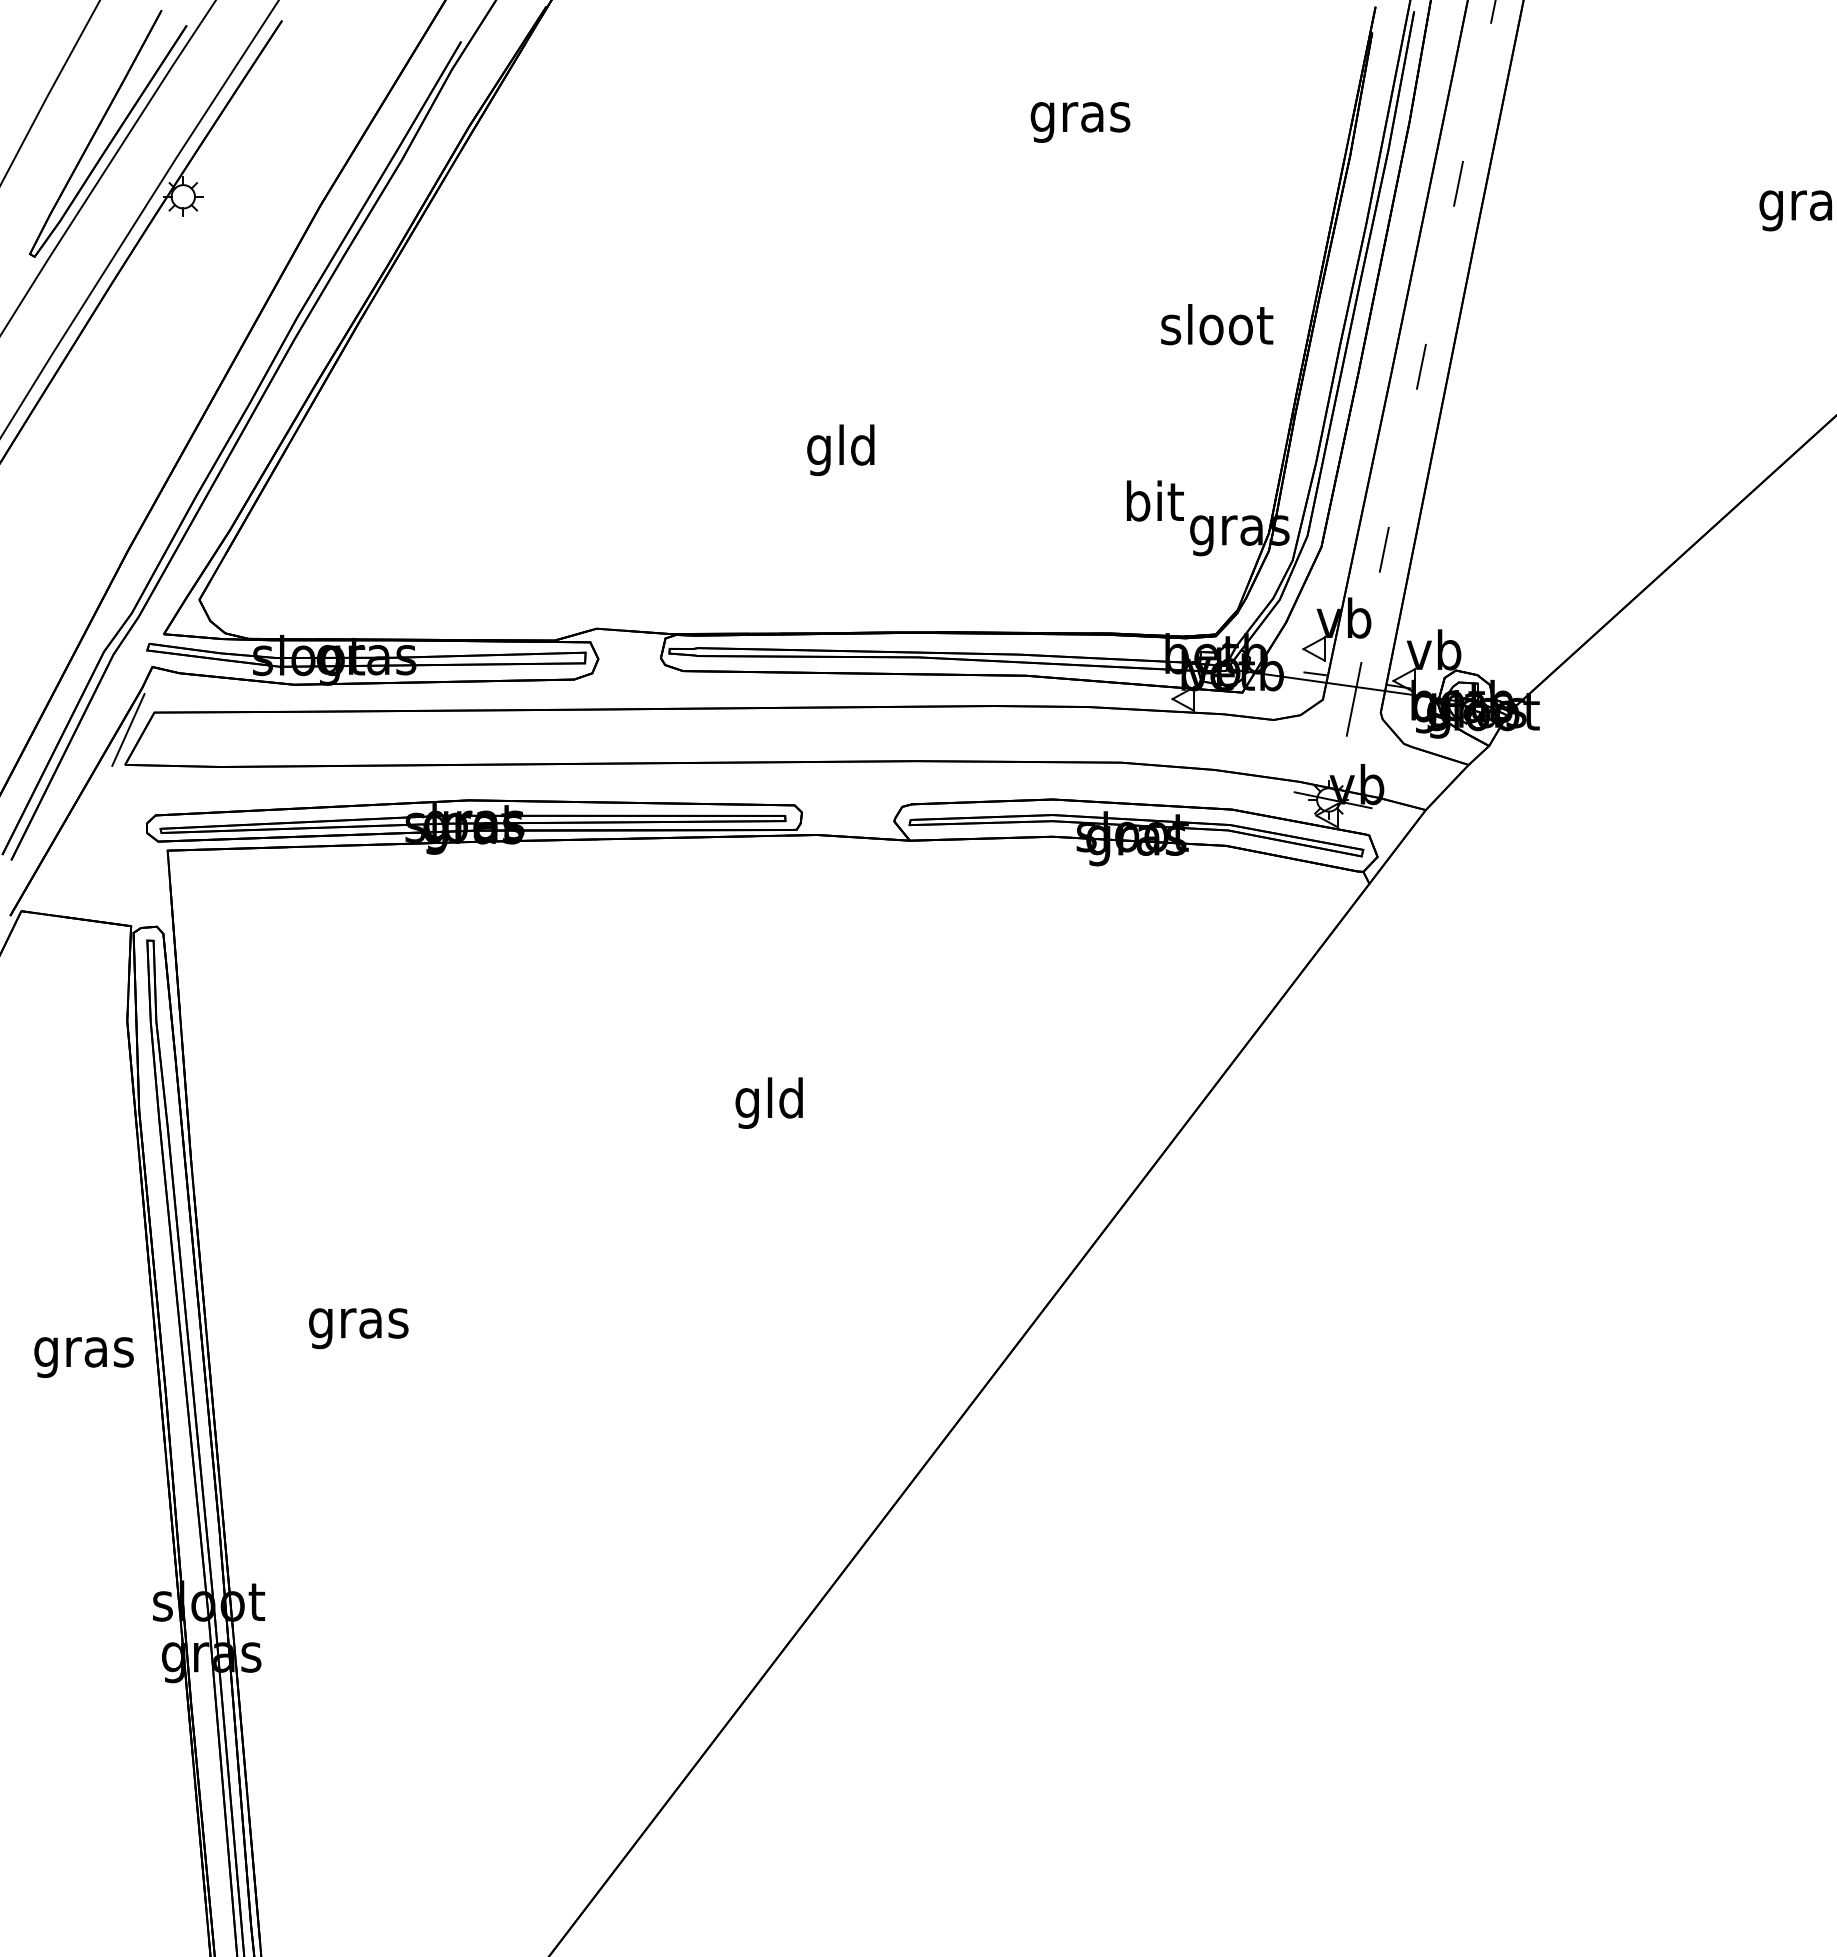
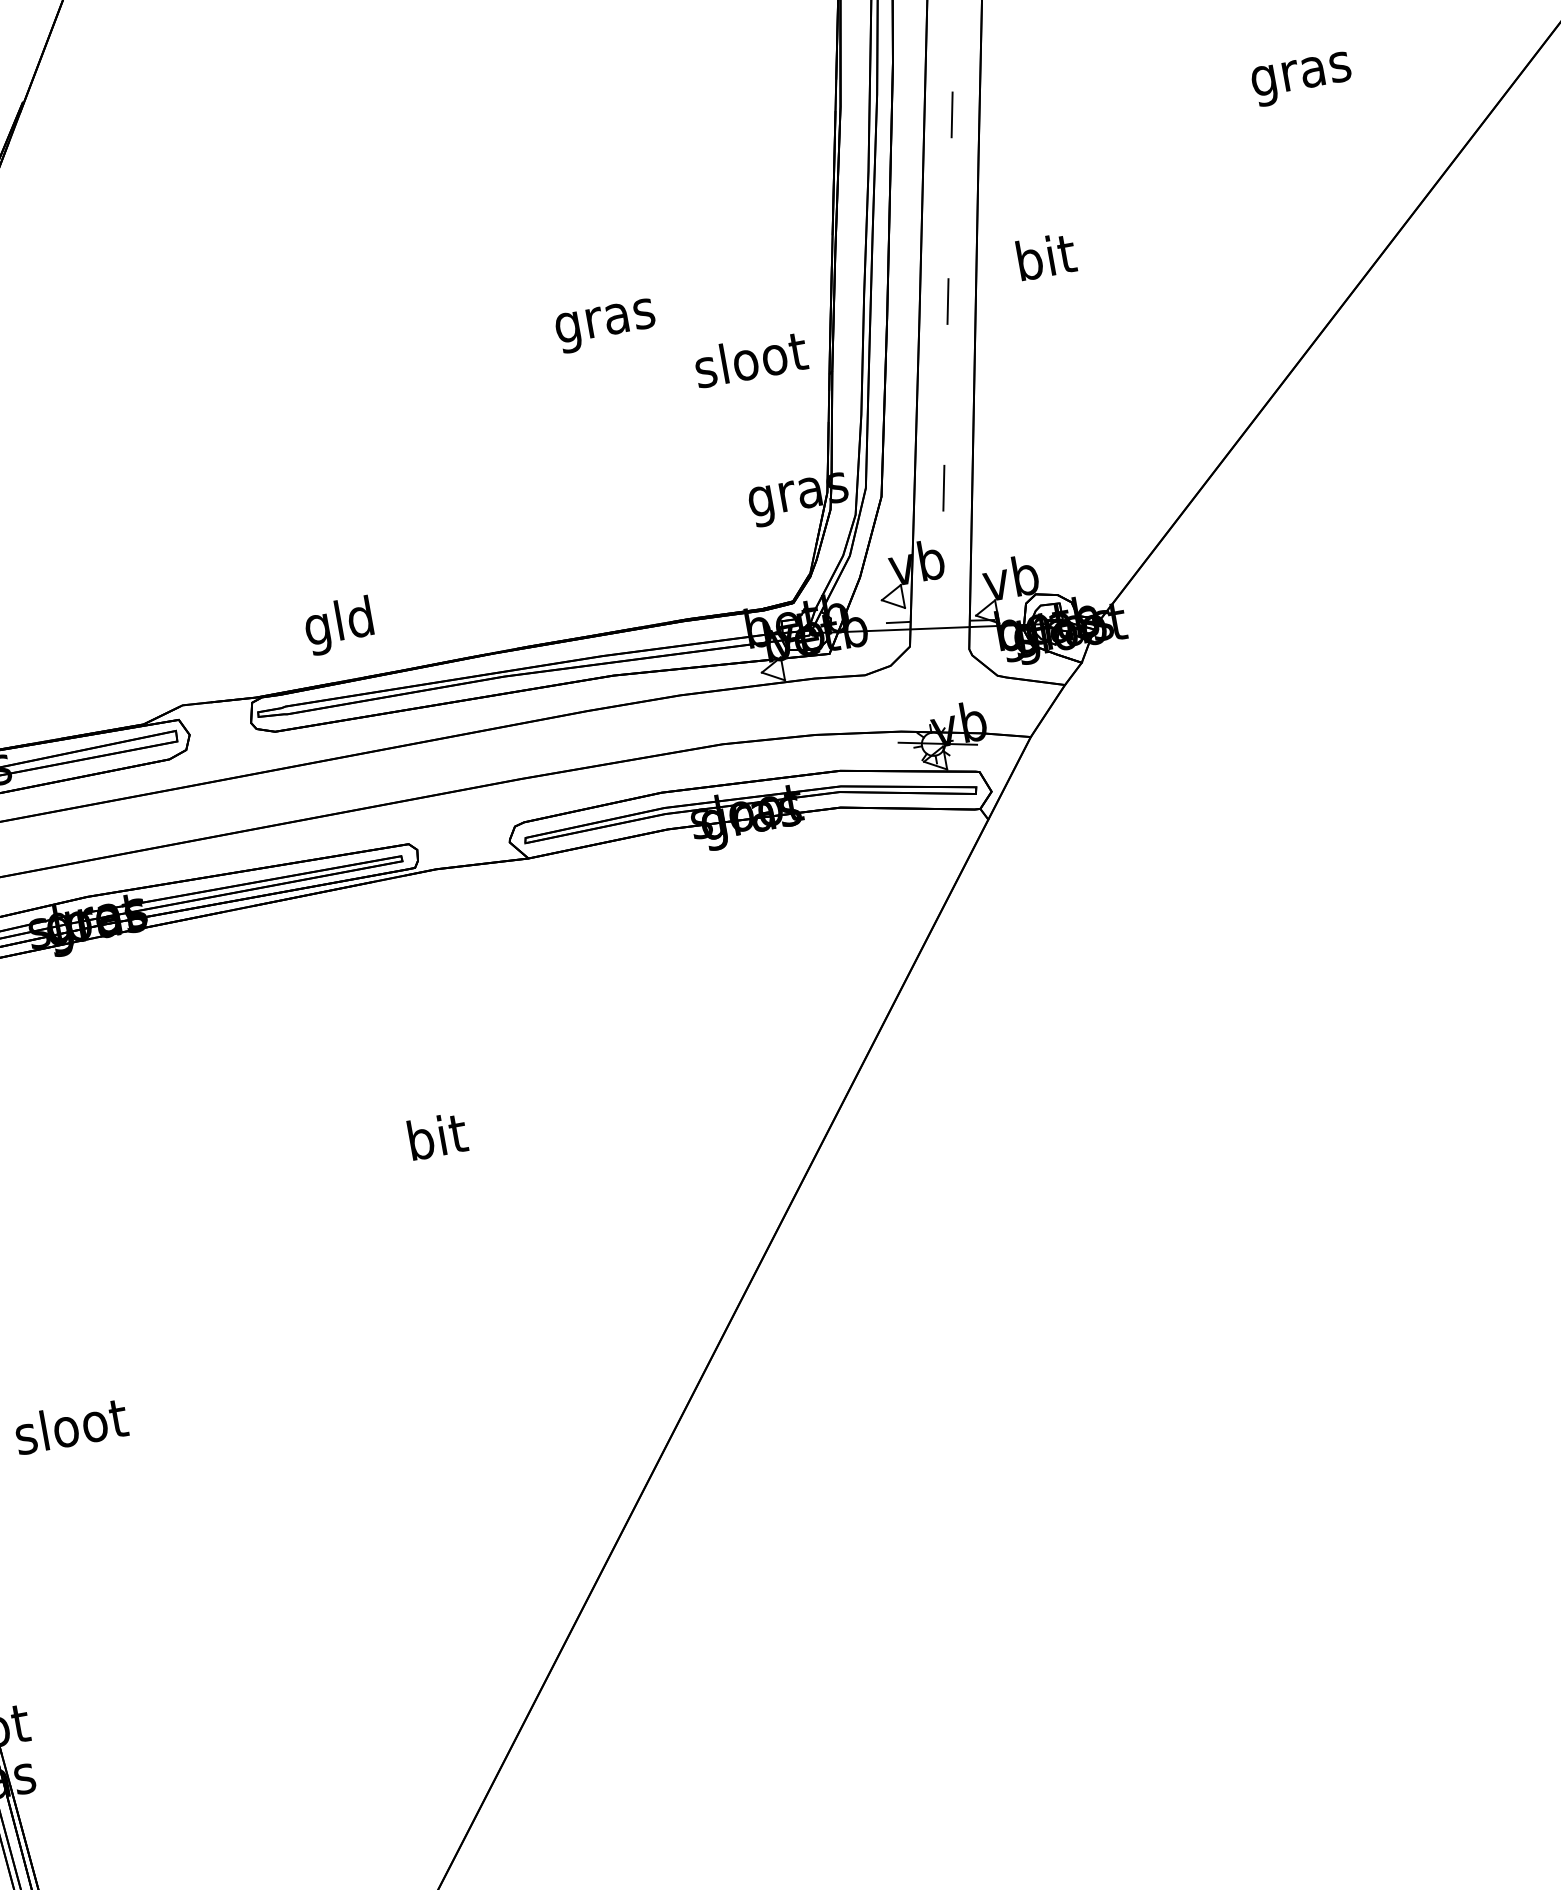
text: (1080, 122) -> (606, 326), moved
text: (1217, 324) -> (751, 358), moved
text: (840, 450) -> (338, 626), moved
text: (1155, 500) -> (1046, 256), moved
line: (1353, 699) -> (940, 641), removed
text: (768, 1102) -> (435, 1141), gld -> bit
text: (359, 1323) -> (72, 1431), gras -> sloot

